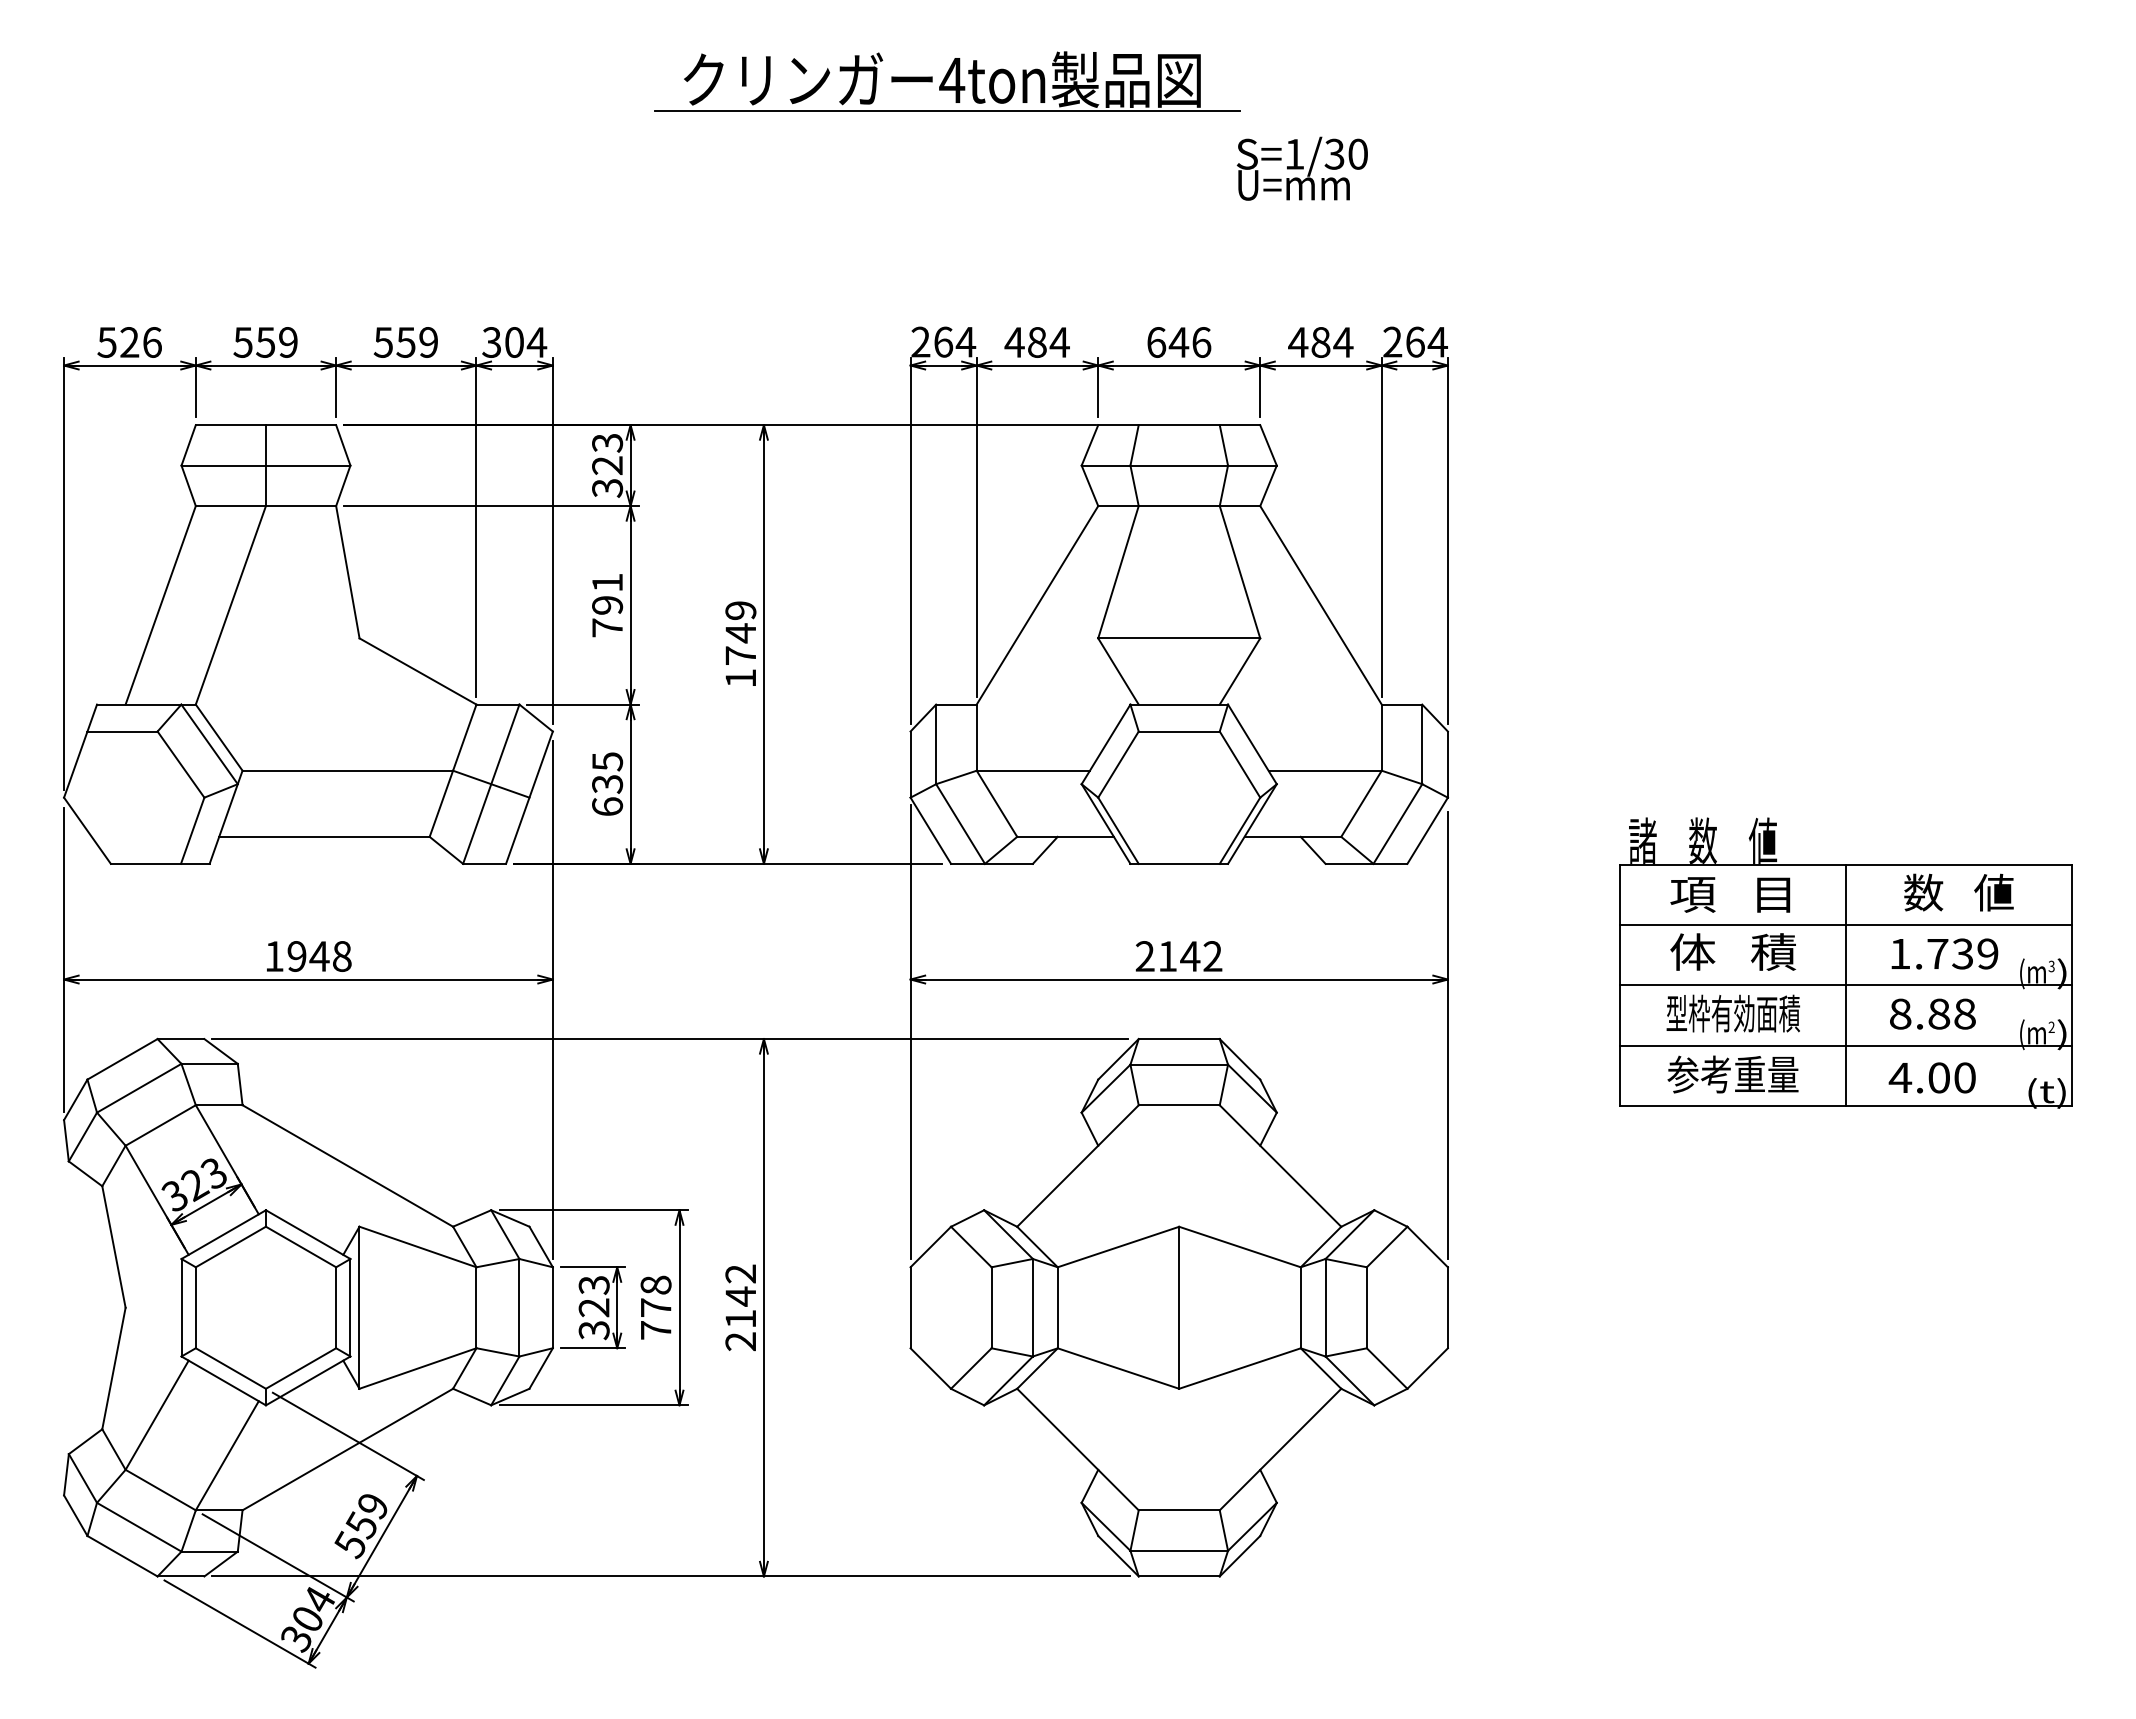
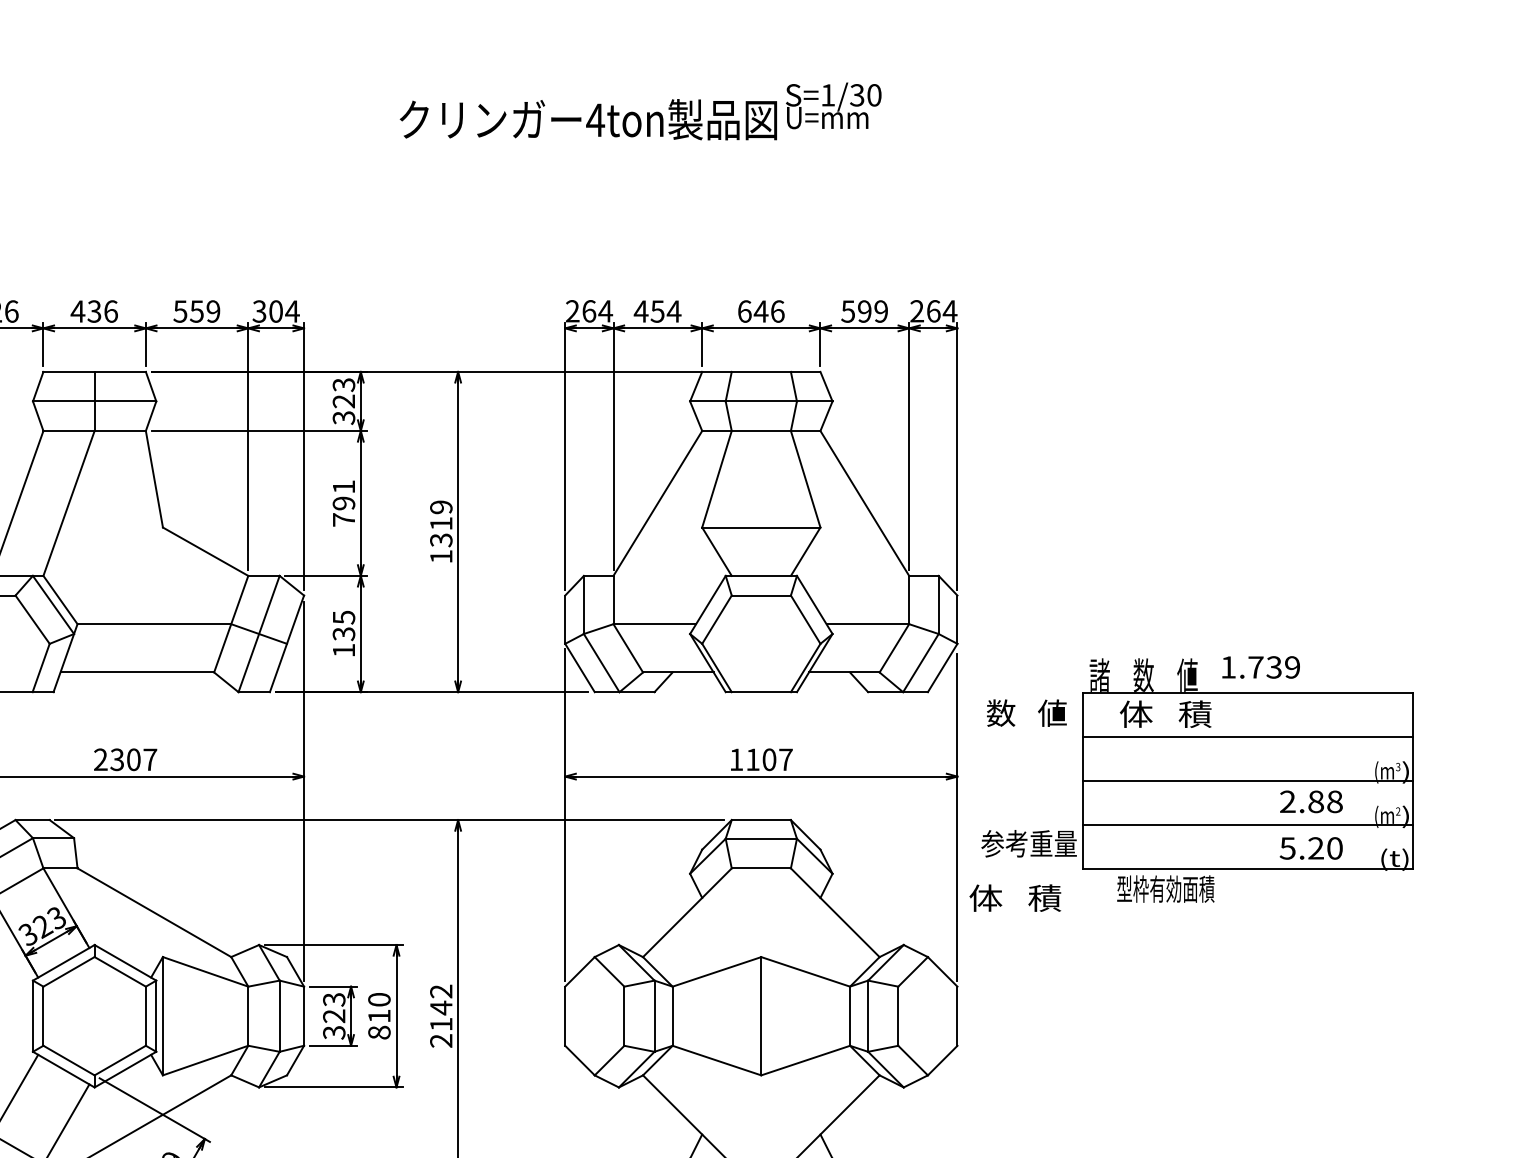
line: (946, 110) -> (591, 142), removed
text: (1301, 168) -> (833, 105), moved
text: (265, 342) -> (94, 311), 559 -> 436
text: (1036, 342) -> (657, 311), 484 -> 454
text: (1320, 342) -> (864, 311), 484 -> 599
text: (740, 644) -> (441, 532), 1749 -> 1319
text: (607, 806) -> (343, 650), 635 -> 135
text: (1958, 892) -> (1026, 713), moved
text: (1733, 893) -> (1165, 713), 項   目 -> 体   積
text: (1733, 951) -> (1015, 897), moved
text: (1944, 953) -> (1260, 667), moved
text: (308, 956) -> (125, 759), 1948 -> 2307
text: (1178, 956) -> (760, 759), 2142 -> 1107
line: (1846, 984) -> (1248, 780), removed
text: (1733, 1013) -> (1165, 889), moved
text: (1900, 1013) -> (1287, 801), 8.88 -> 2.88
text: (1732, 1074) -> (1028, 843), moved
text: (1918, 1077) -> (1300, 848), 4.00 -> 5.20
text: (655, 1307) -> (379, 1016), 778 -> 810

